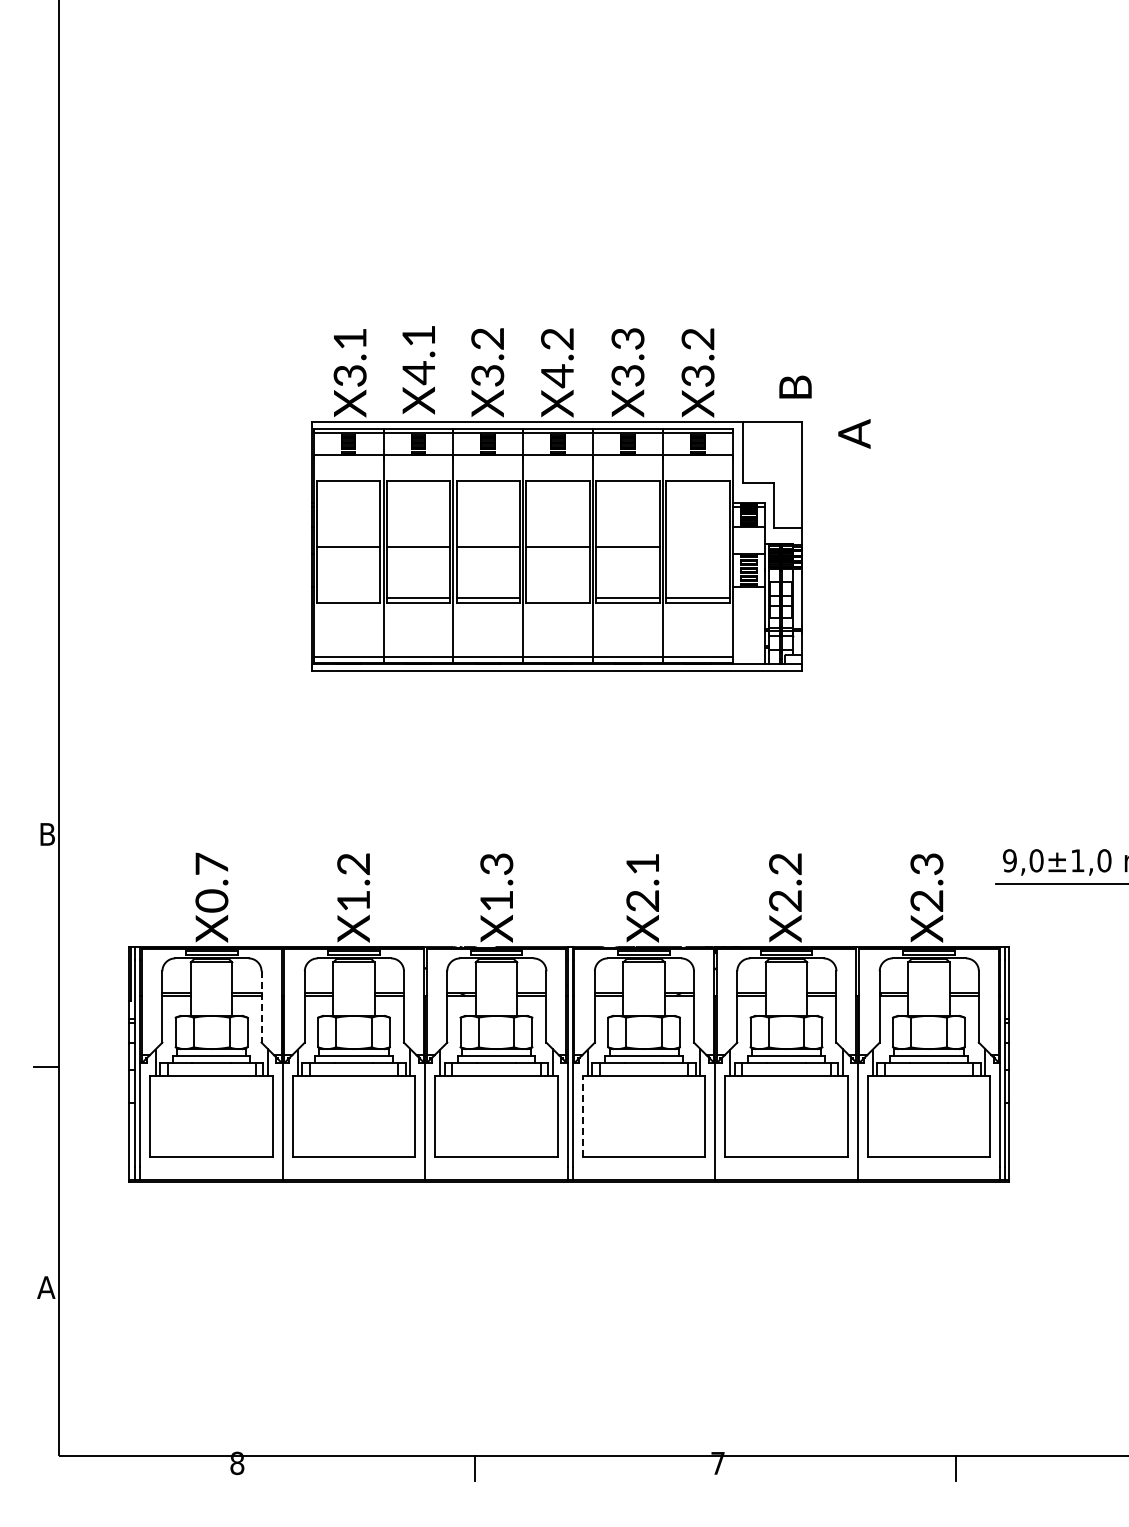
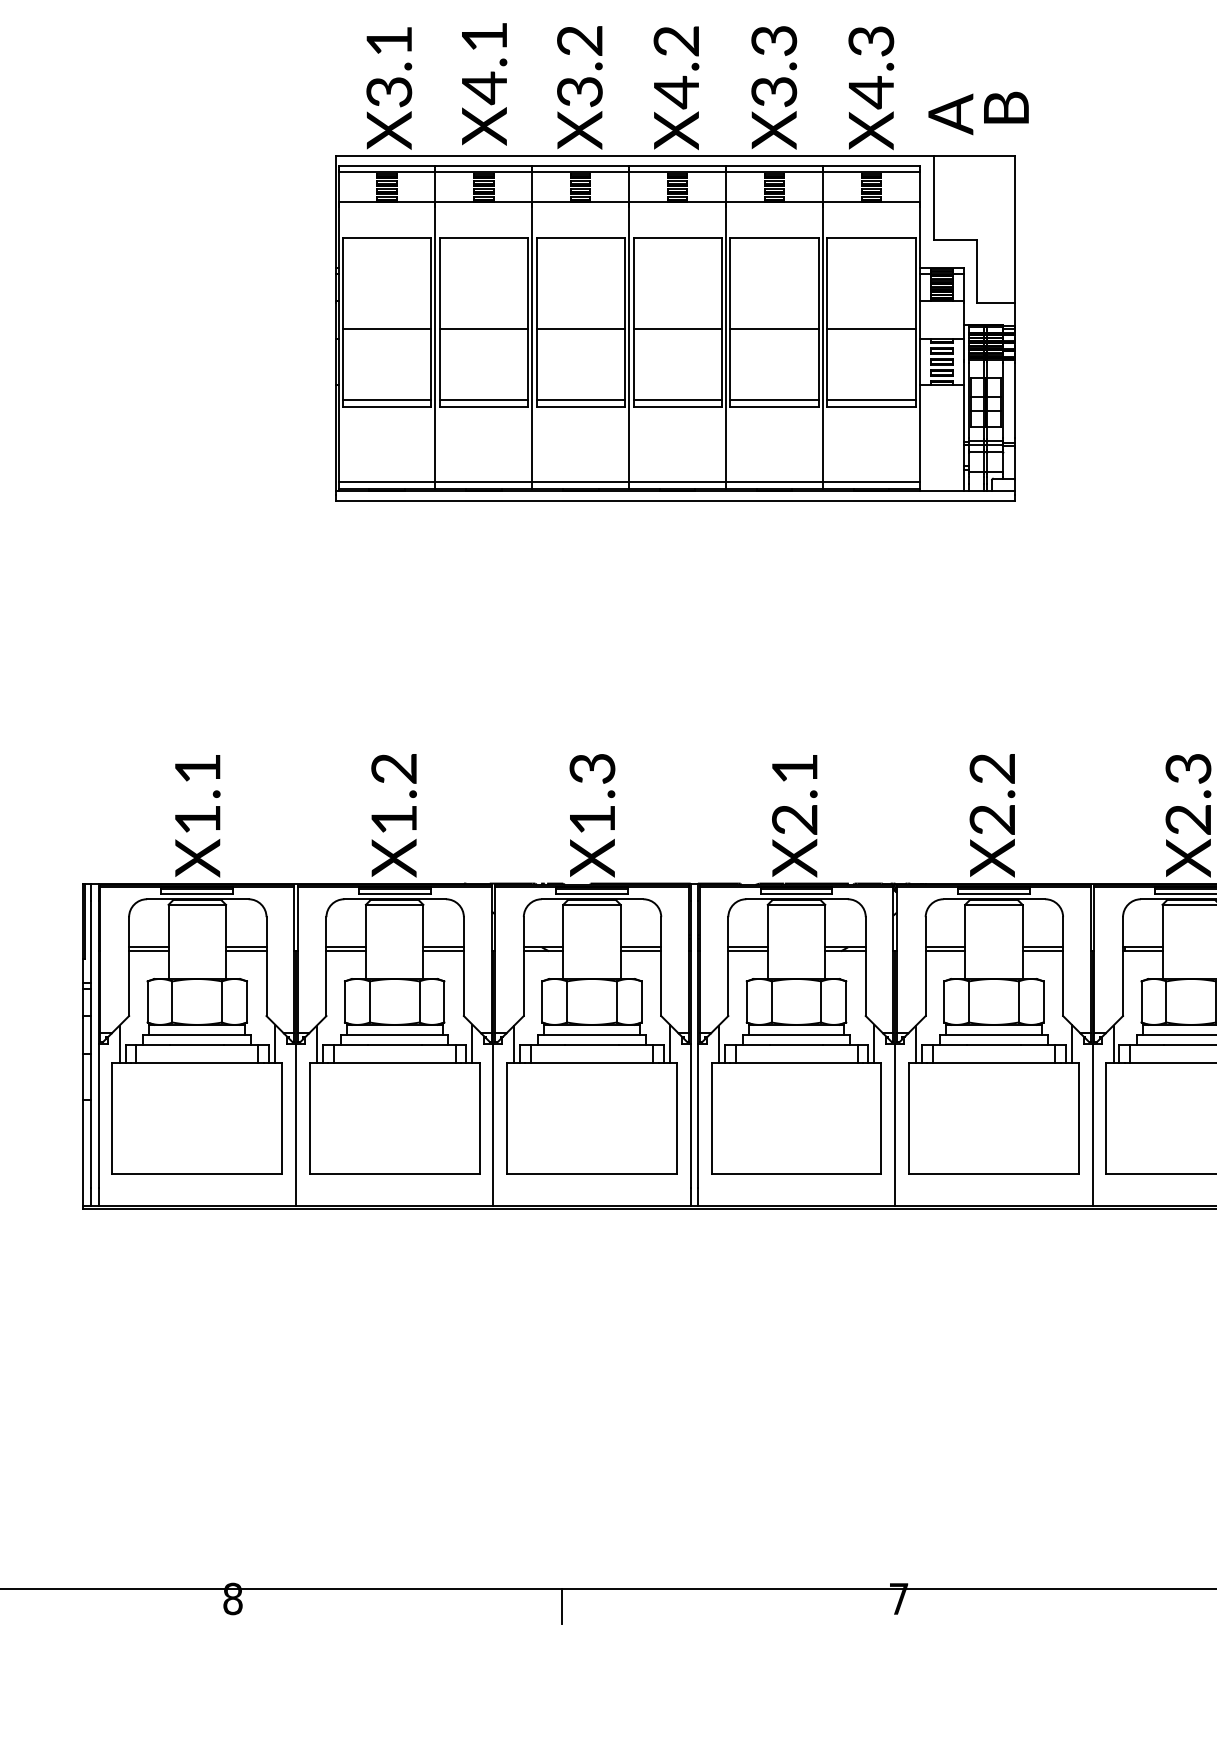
text: (697, 358) -> (870, 68), X3.2 -> X4.3
text: (854, 433) -> (950, 113), moved
line: (697, 546) -> (870, 328), added
line: (348, 597) -> (386, 399), added
line: (558, 597) -> (677, 399), added
text: (211, 882) -> (197, 794), X0.7 -> X1.1
line: (261, 1007) -> (266, 967), dashed -> solid
line: (582, 1115) -> (711, 1116), dashed -> solid

